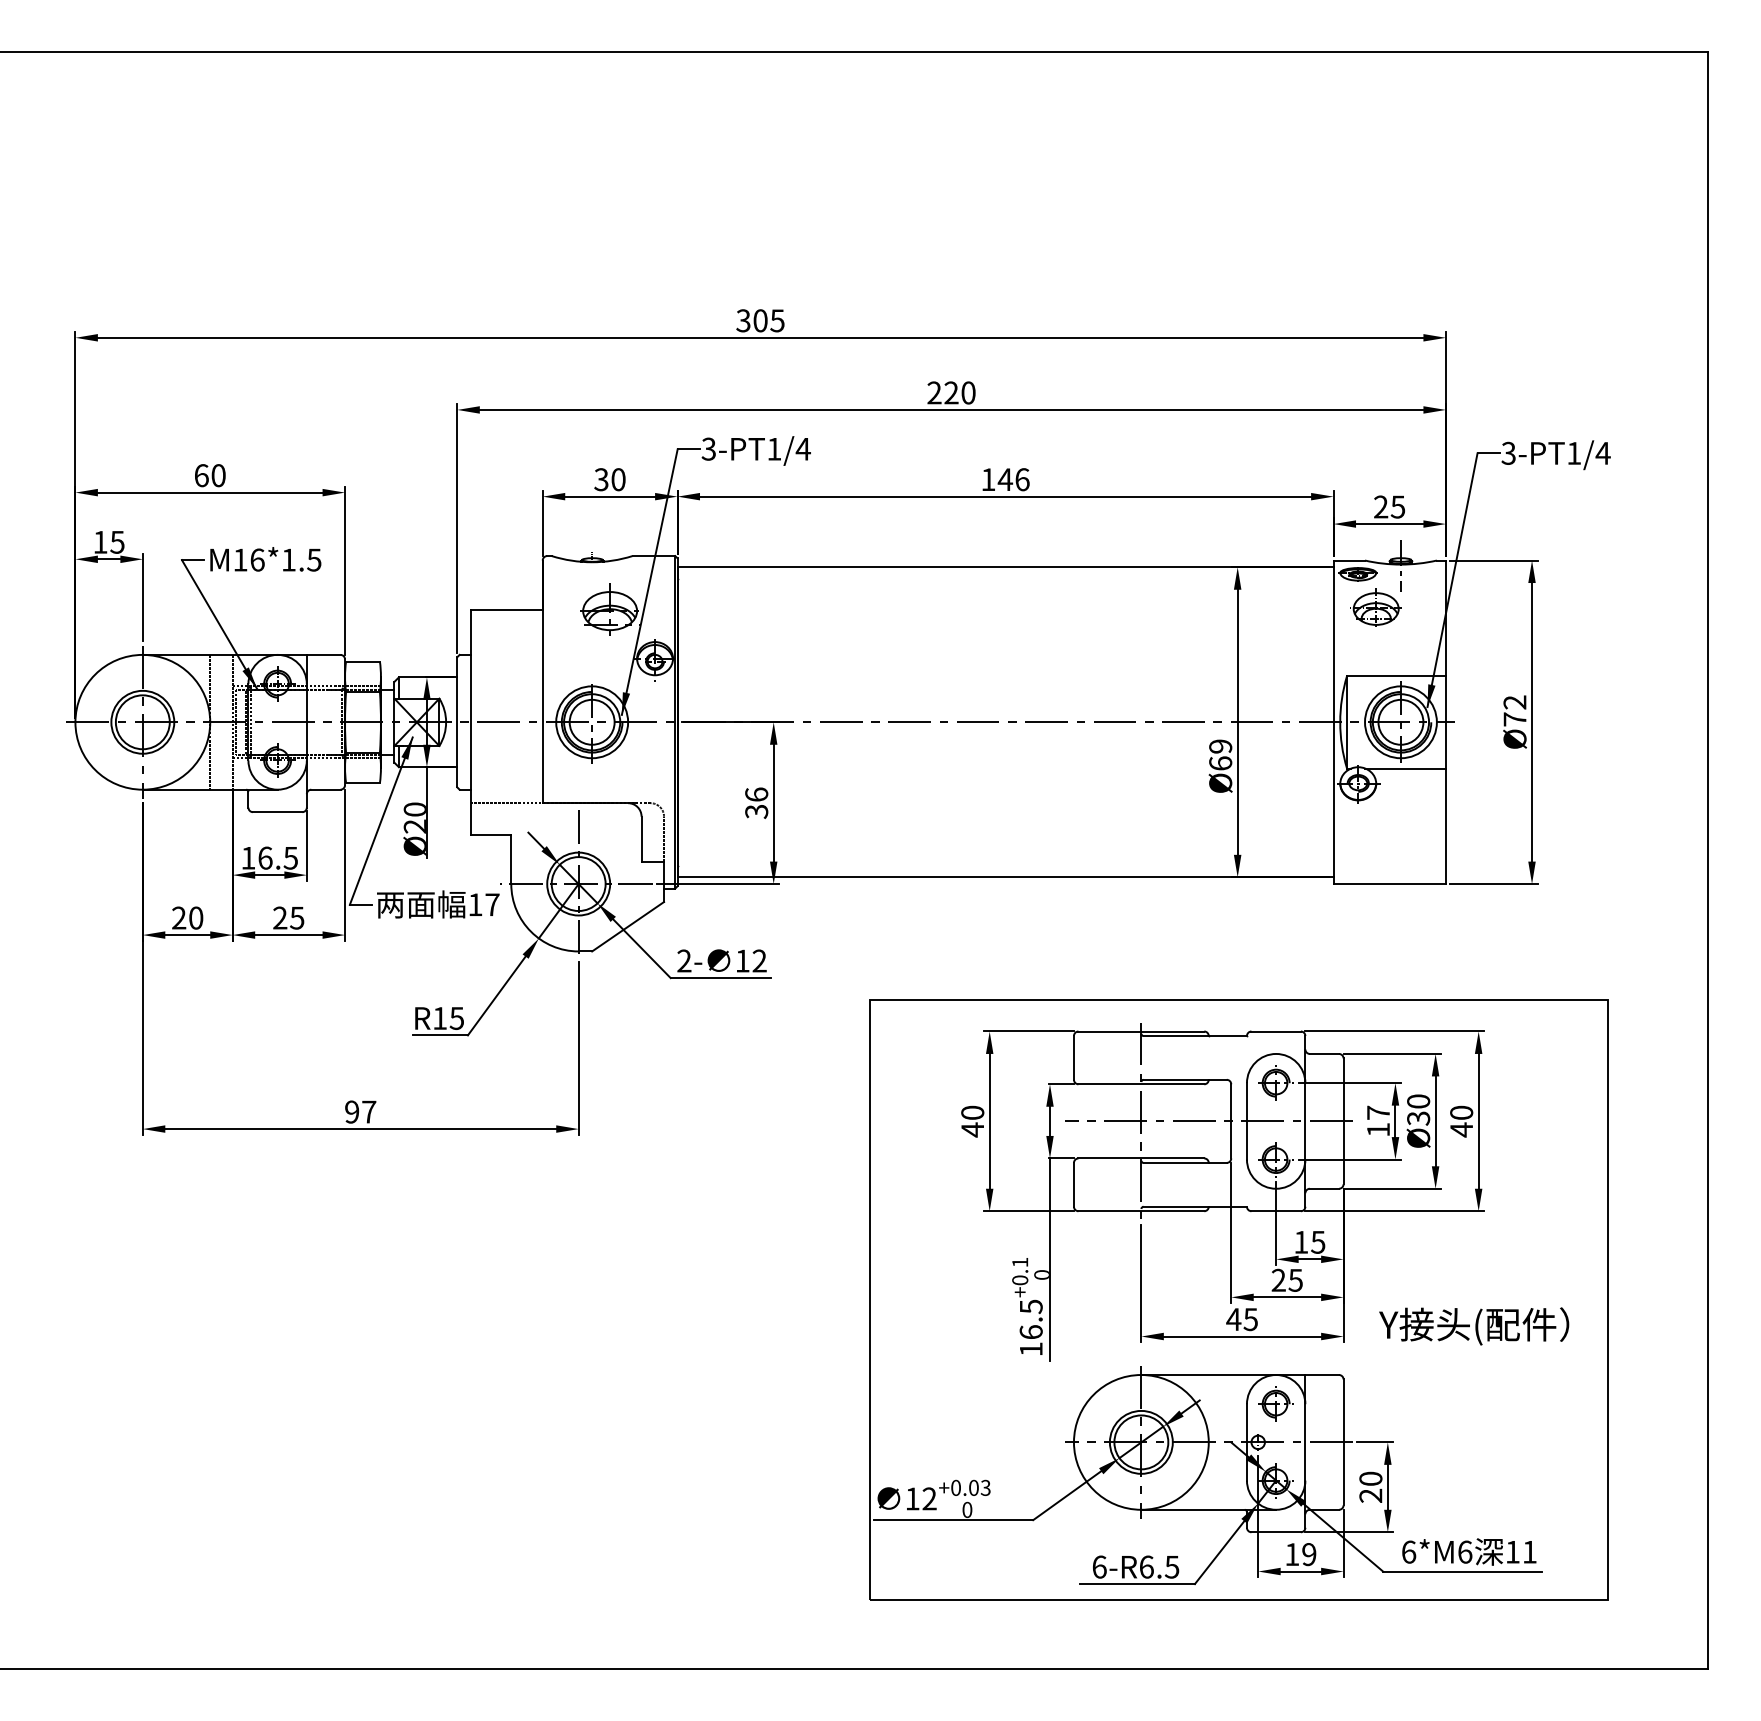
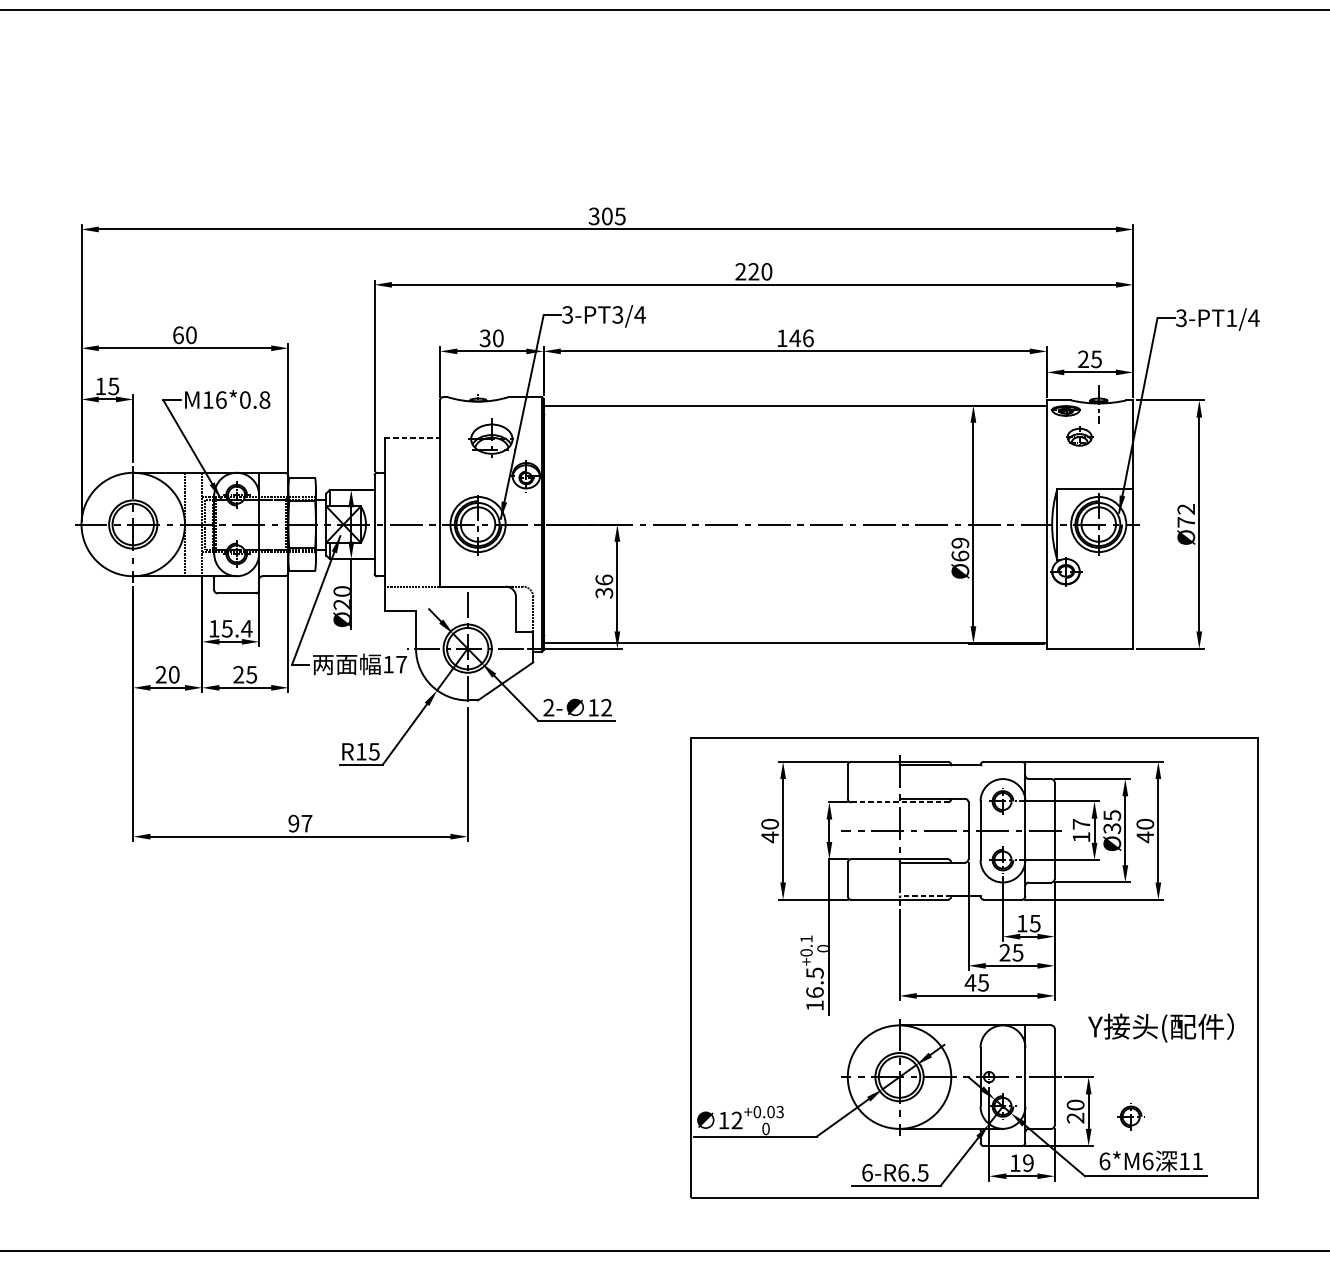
text: (774, 448) -> (617, 314), 3-PT1/4 -> 3-PT3/4
text: (301, 559) -> (255, 399), M16*1.5 -> M16*0.8
part: (1375, 607) -> (1079, 436), size x0.7
line: (506, 609) -> (412, 437), solid -> dashed
line: (1405, 768) -> (1102, 559), removed
text: (278, 857) -> (237, 628), 16.5 -> 15.4
line: (1141, 1084) -> (899, 802), solid -> dashed
text: (1418, 1101) -> (1112, 815), Ø30 -> Ø35
line: (1176, 1206) -> (926, 896), solid -> dashed
text: (1474, 1326) -> (1161, 1028), moved
part: (1275, 1403) -> (1130, 1116), moved

